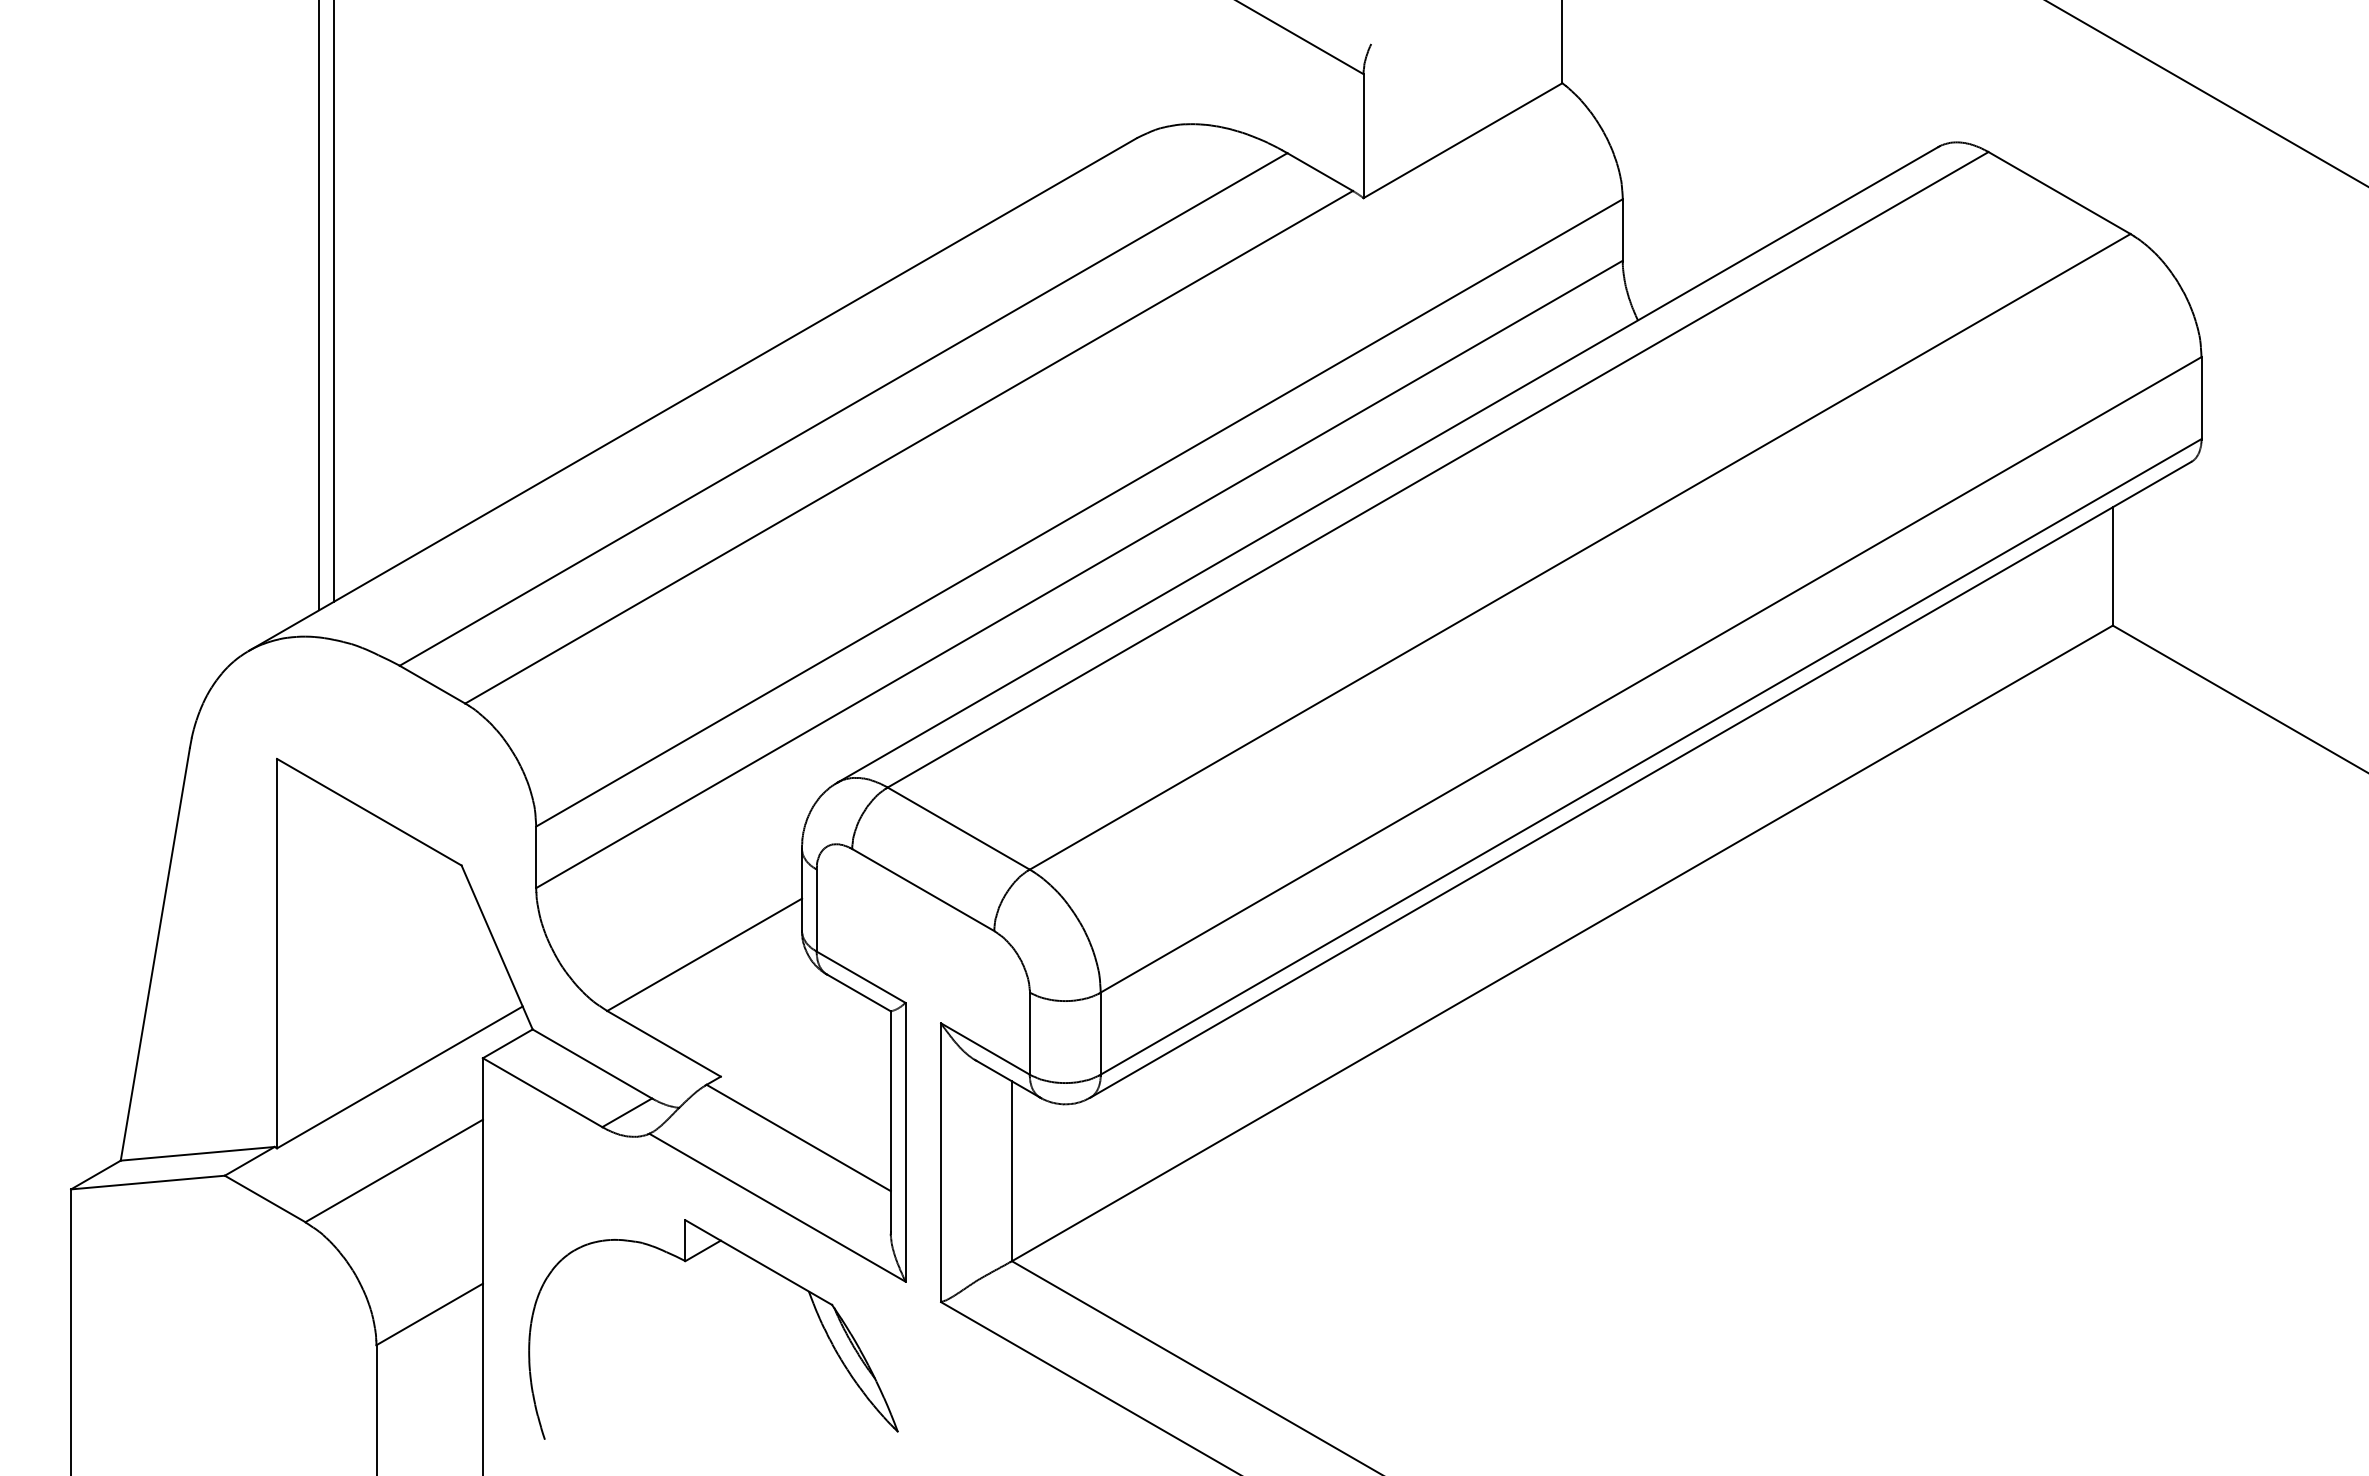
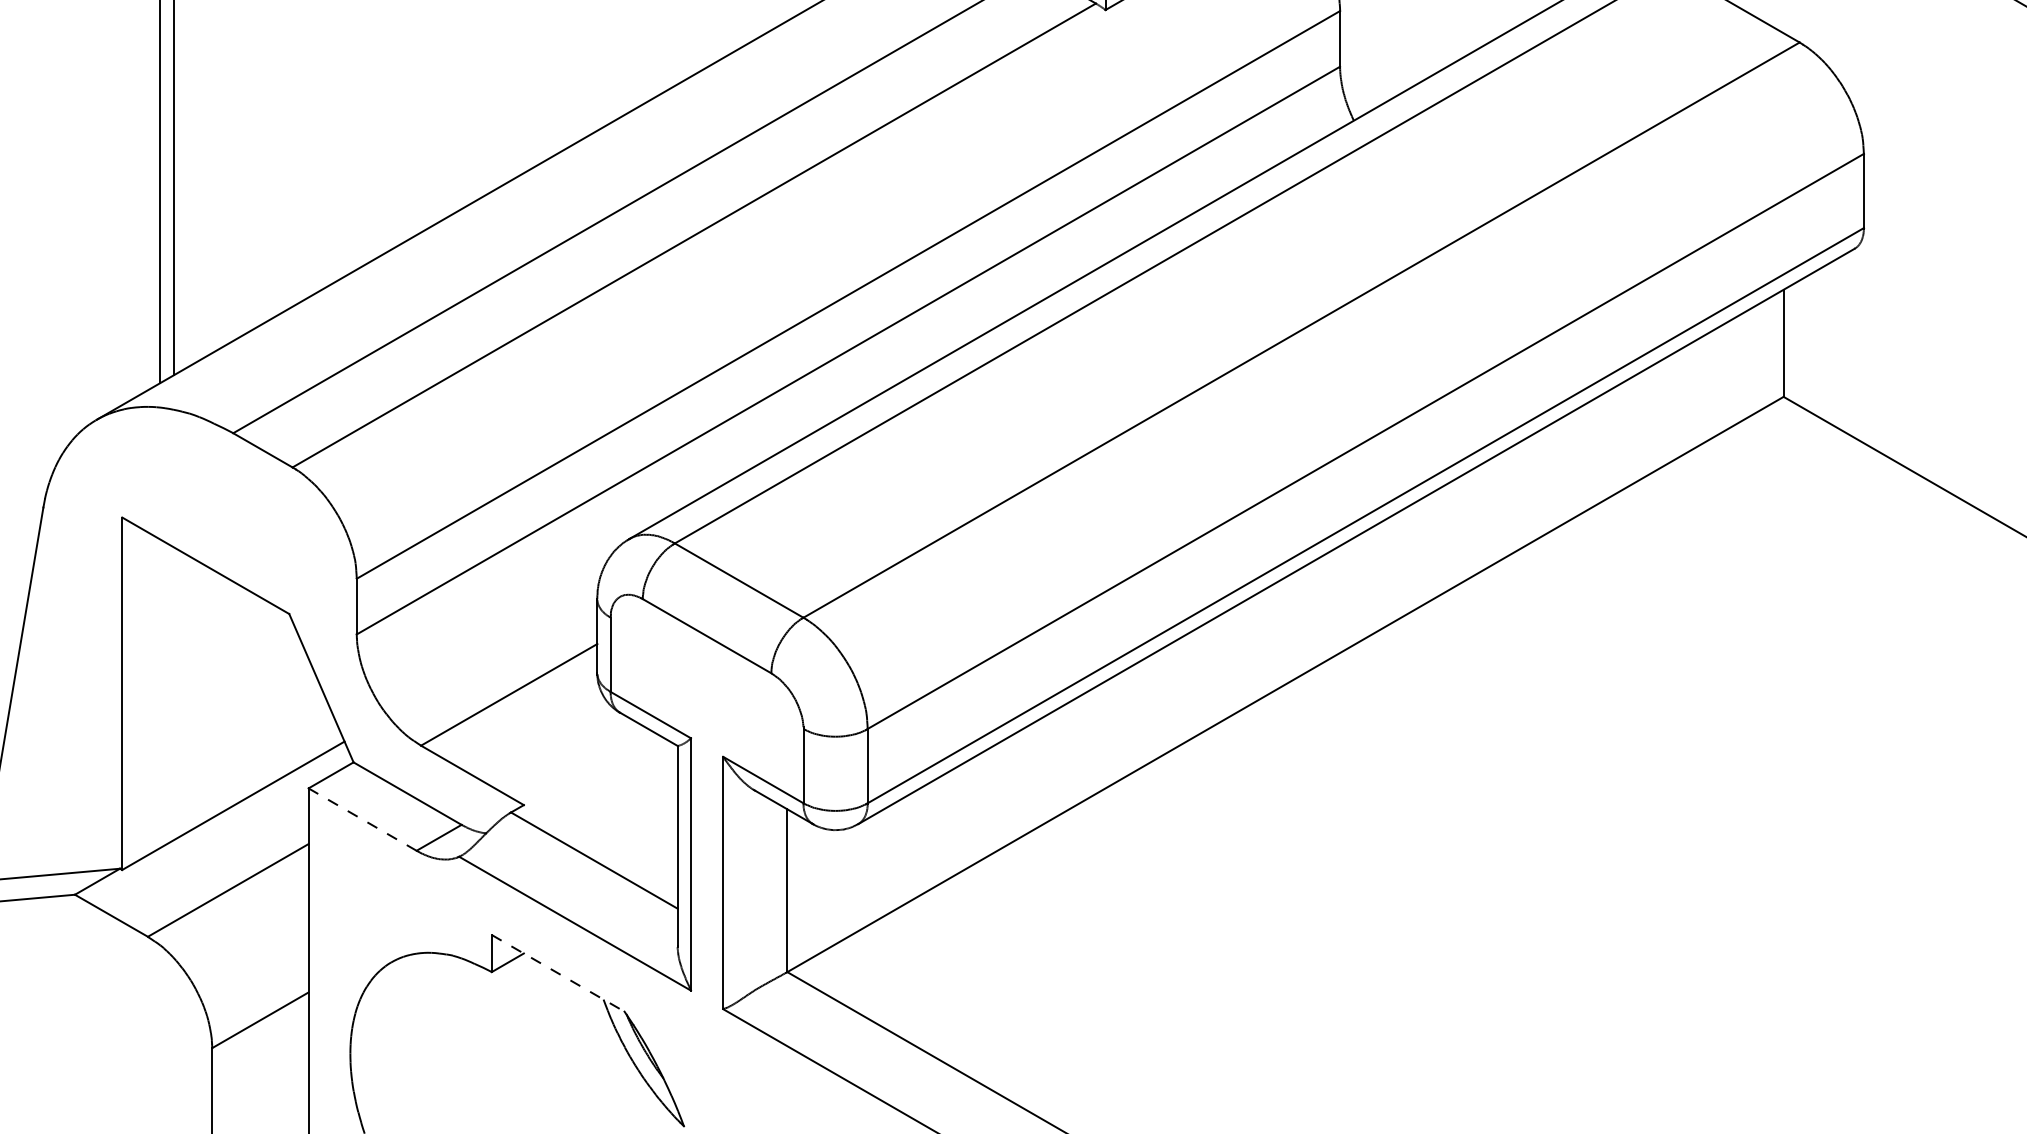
line: (542, 1092) -> (362, 819), solid -> dashed
line: (758, 1262) -> (557, 973), solid -> dashed

